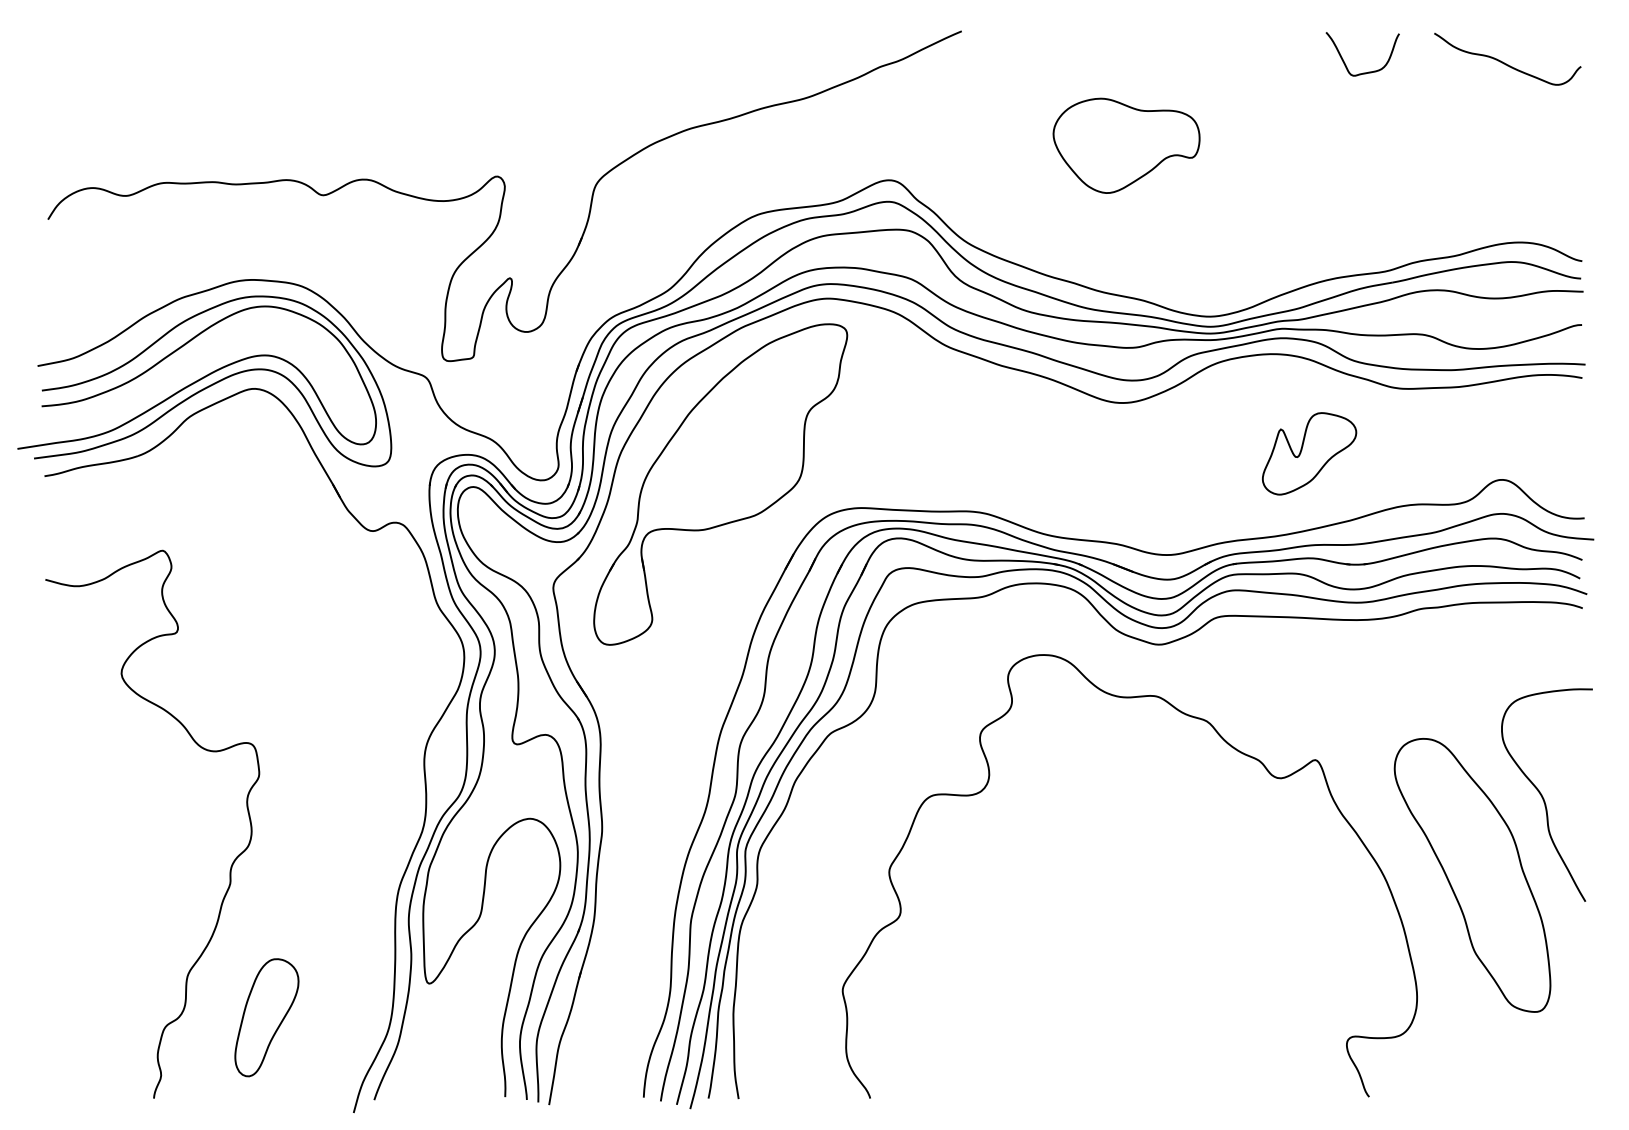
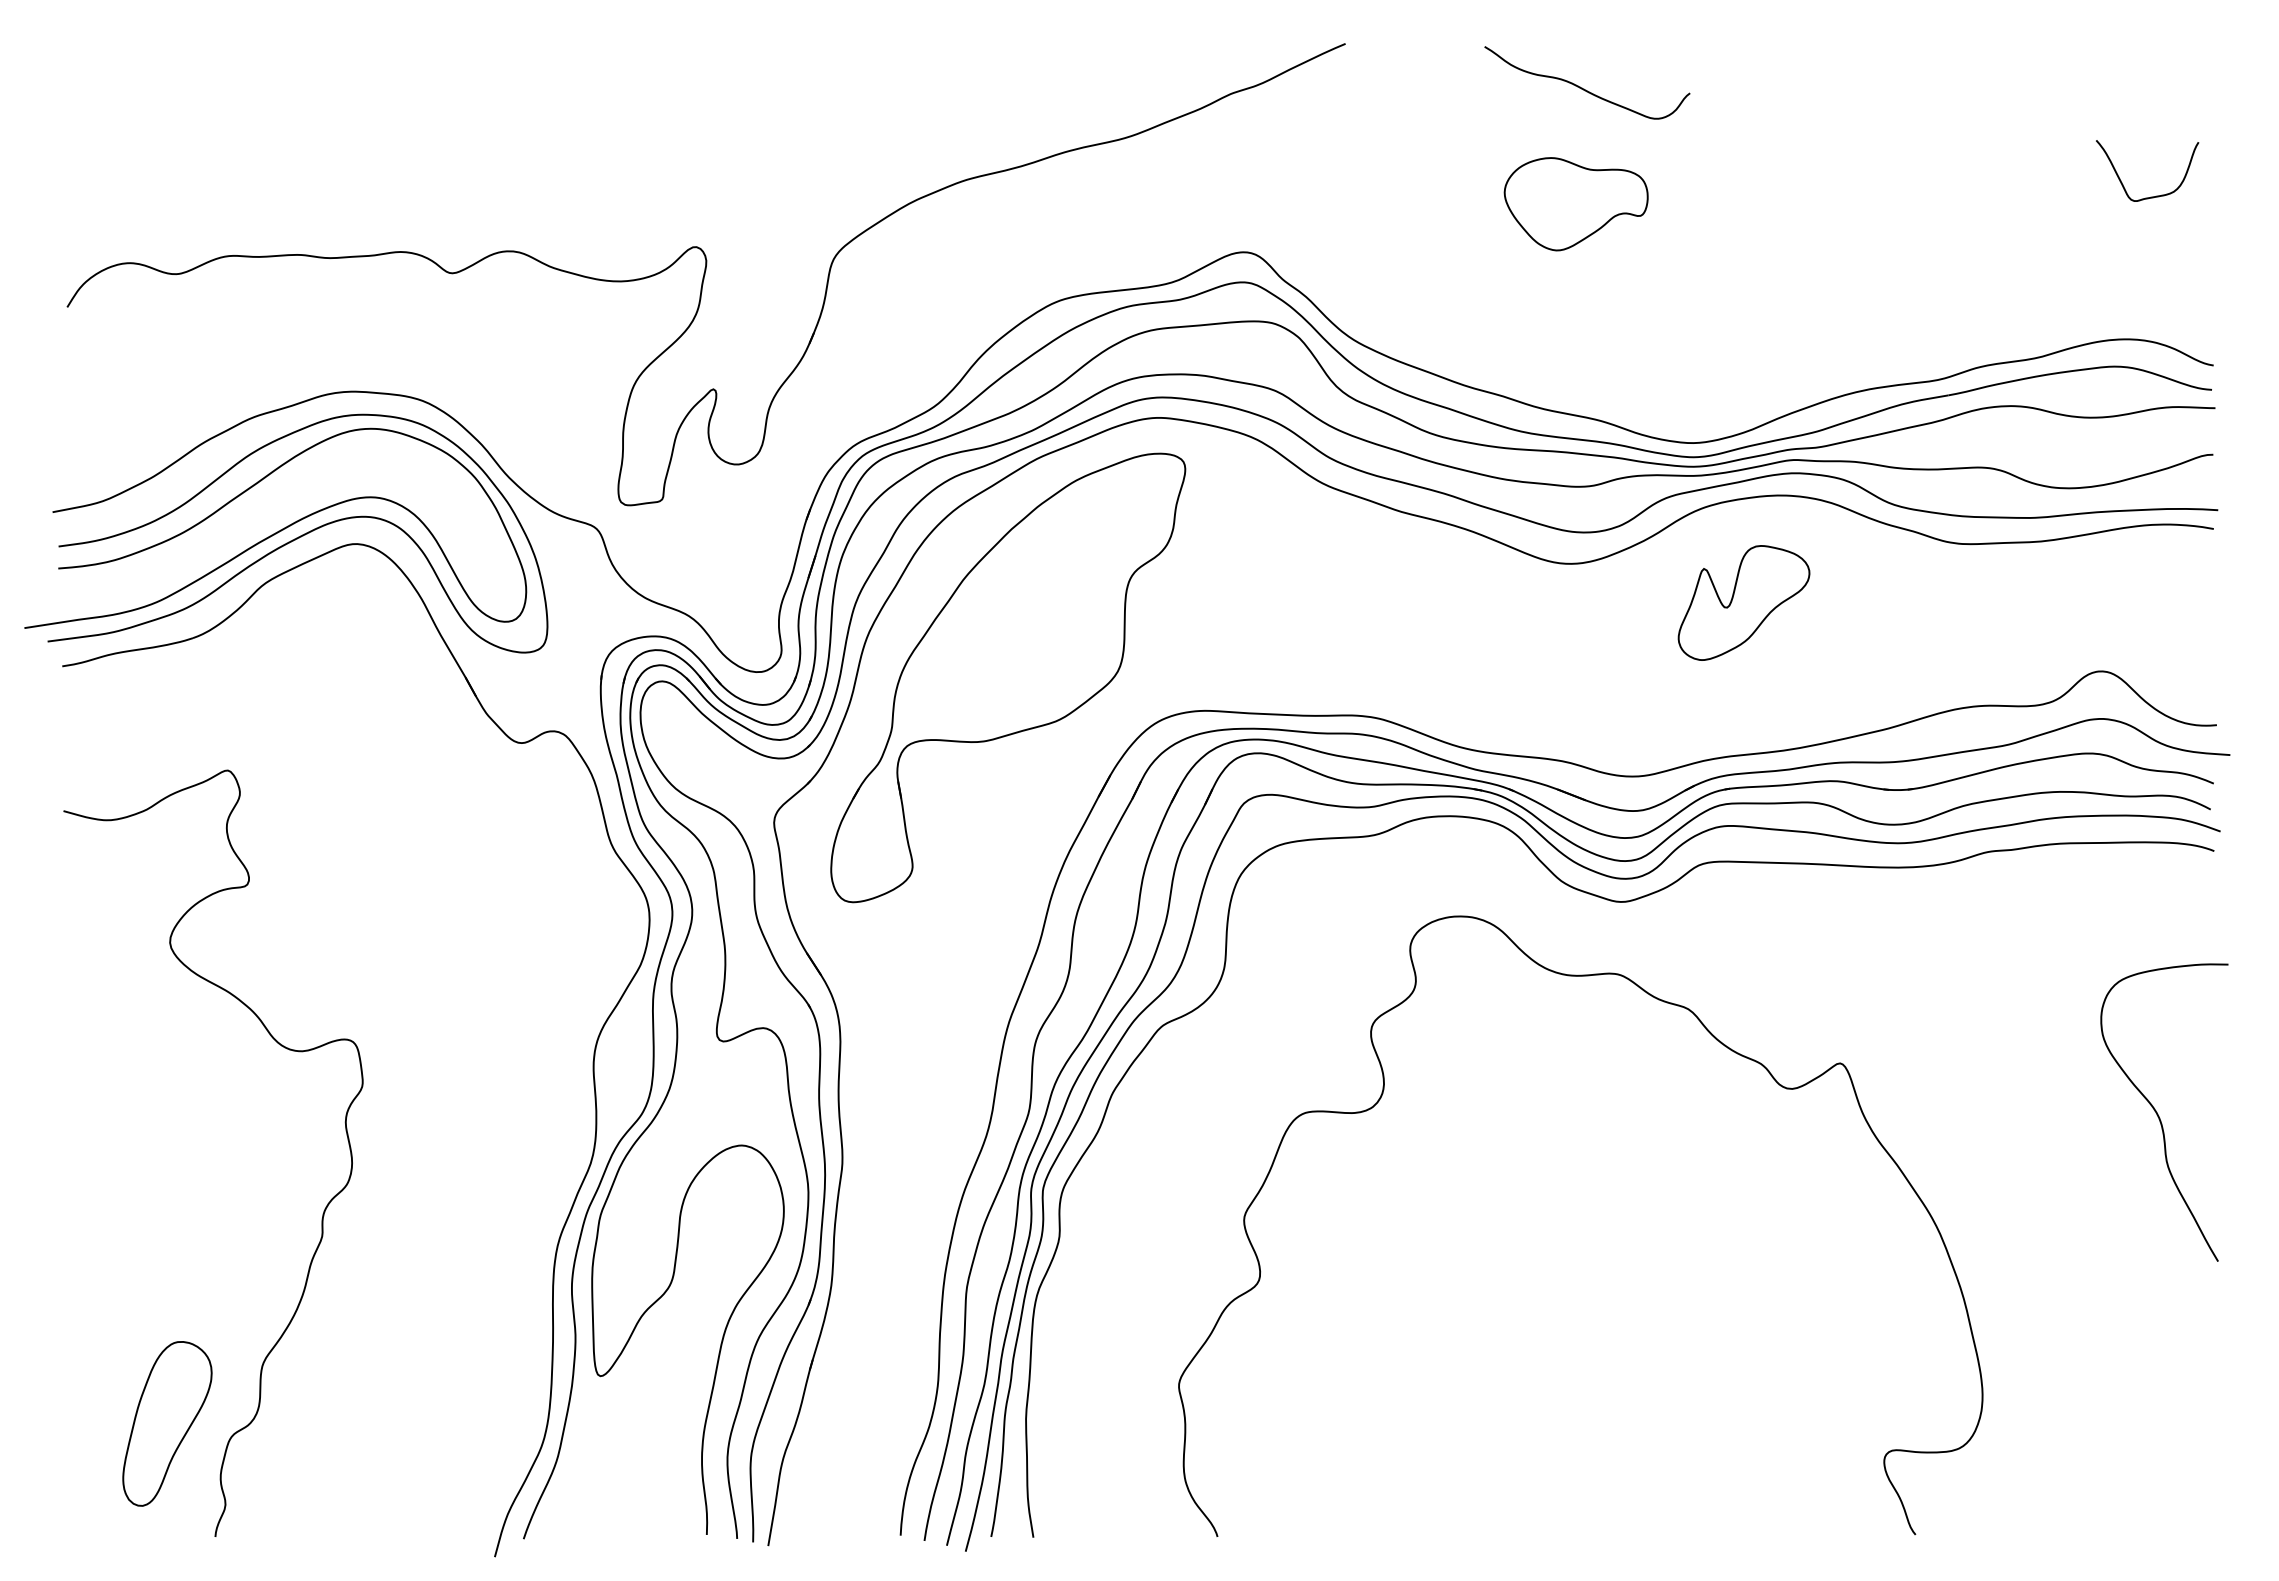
curve: (1505, 63) -> (1584, 88), moved
curve: (1364, 72) -> (2150, 196), moved
part: (1126, 146) -> (1576, 204), size x0.7
part: (1309, 453) -> (1743, 602), moved
part: (1472, 875) -> (2059, 1224), removed
part: (266, 1017) -> (167, 1423), moved

